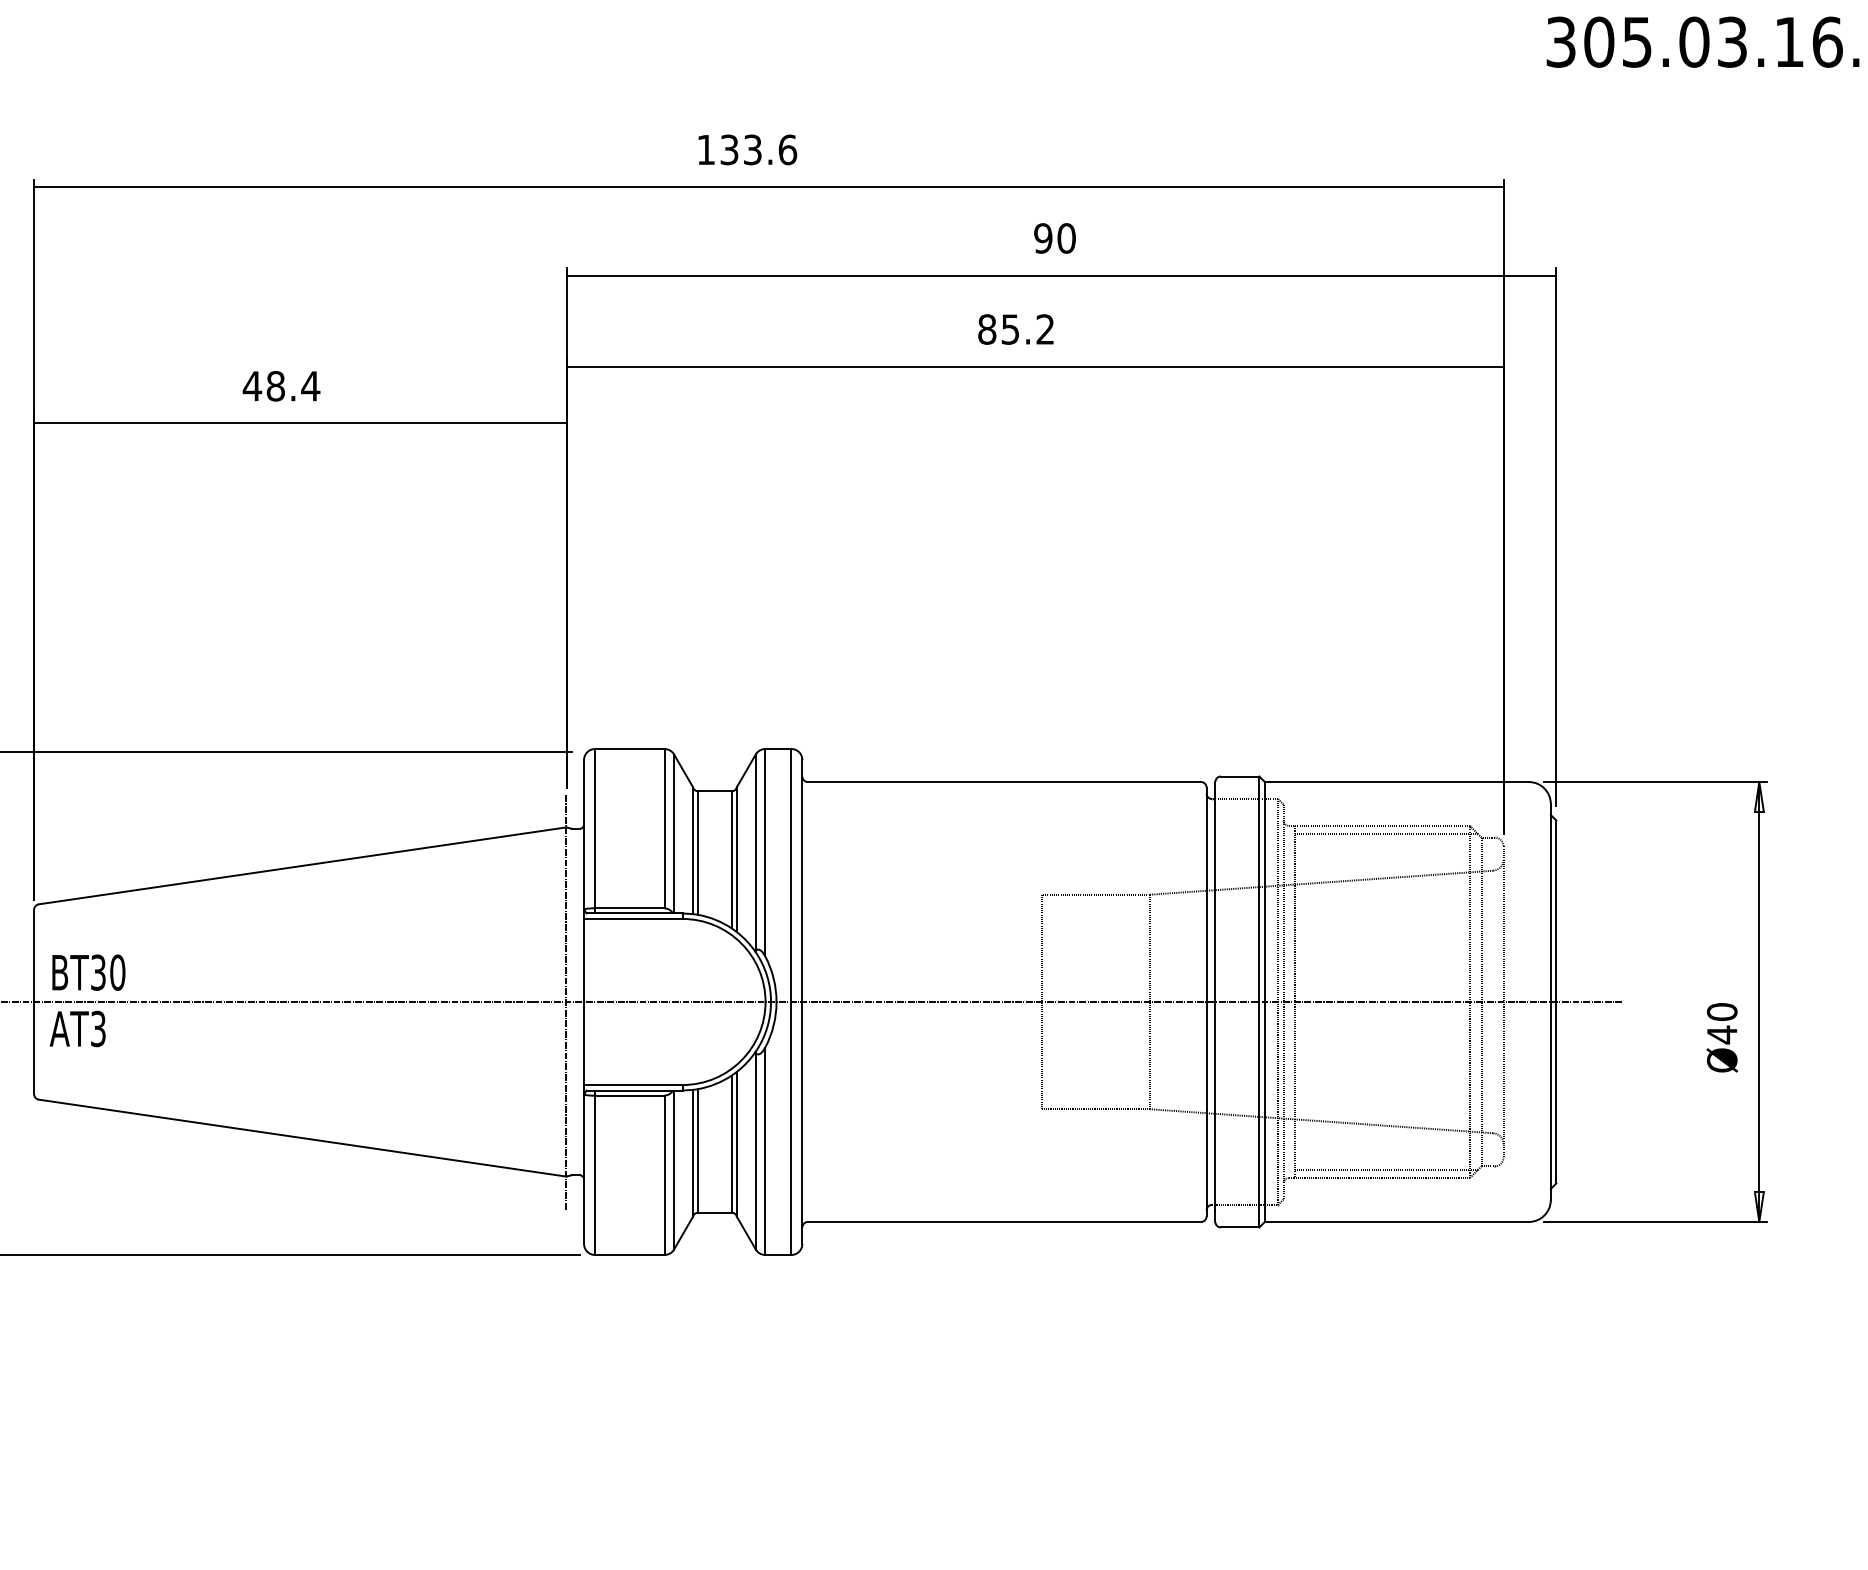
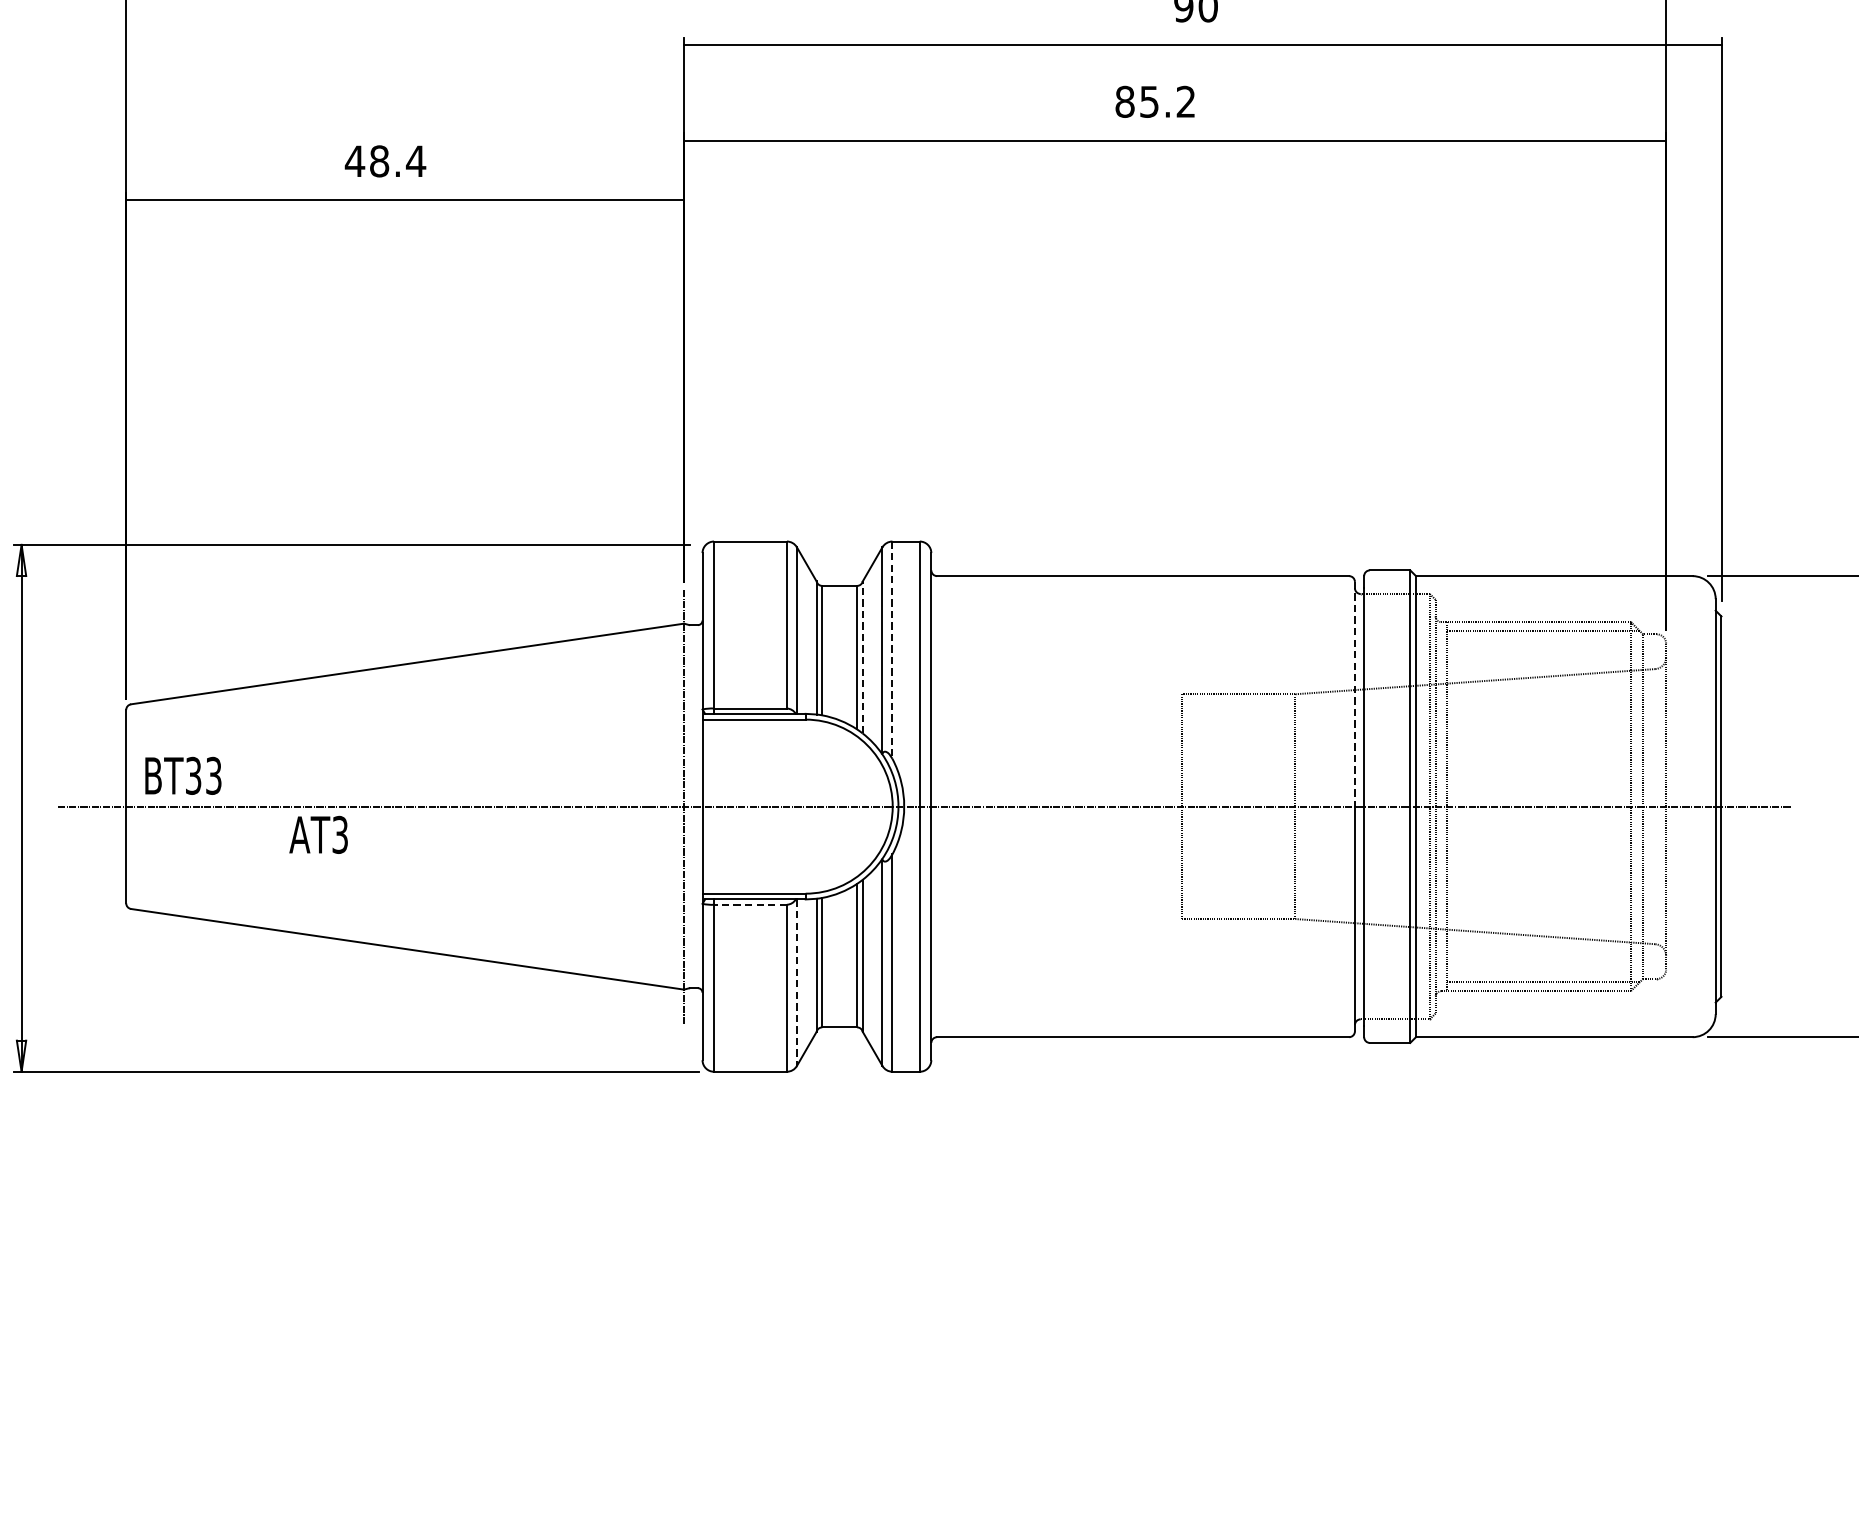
line: (765, 852) -> (892, 649), solid -> dashed
line: (736, 859) -> (862, 657), solid -> dashed
line: (1206, 895) -> (1354, 695), solid -> dashed
text: (117, 972) -> (213, 775), BT30 -> BT33
text: (77, 1028) -> (318, 834), moved
line: (629, 1095) -> (750, 904), solid -> dashed
line: (674, 1170) -> (797, 983), solid -> dashed

